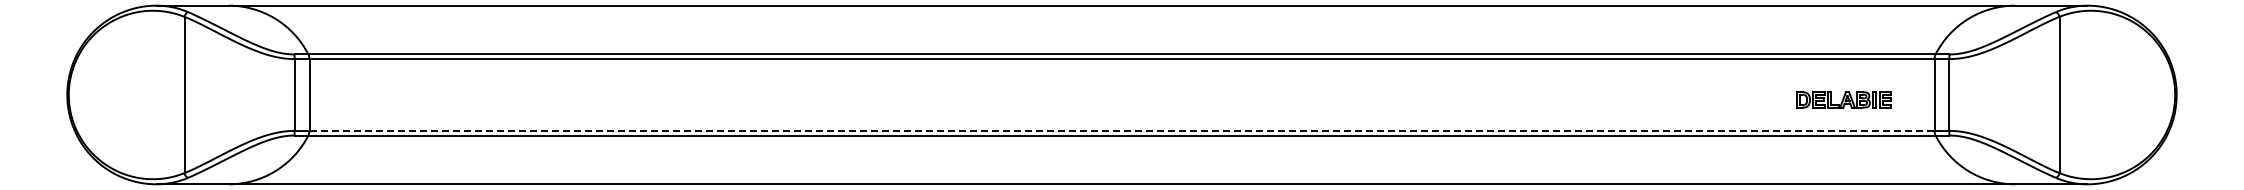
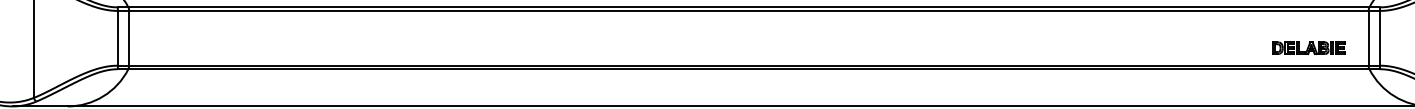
part: (1843, 99) -> (1308, 47), moved
line: (1122, 130) -> (749, 65), dashed -> solid

